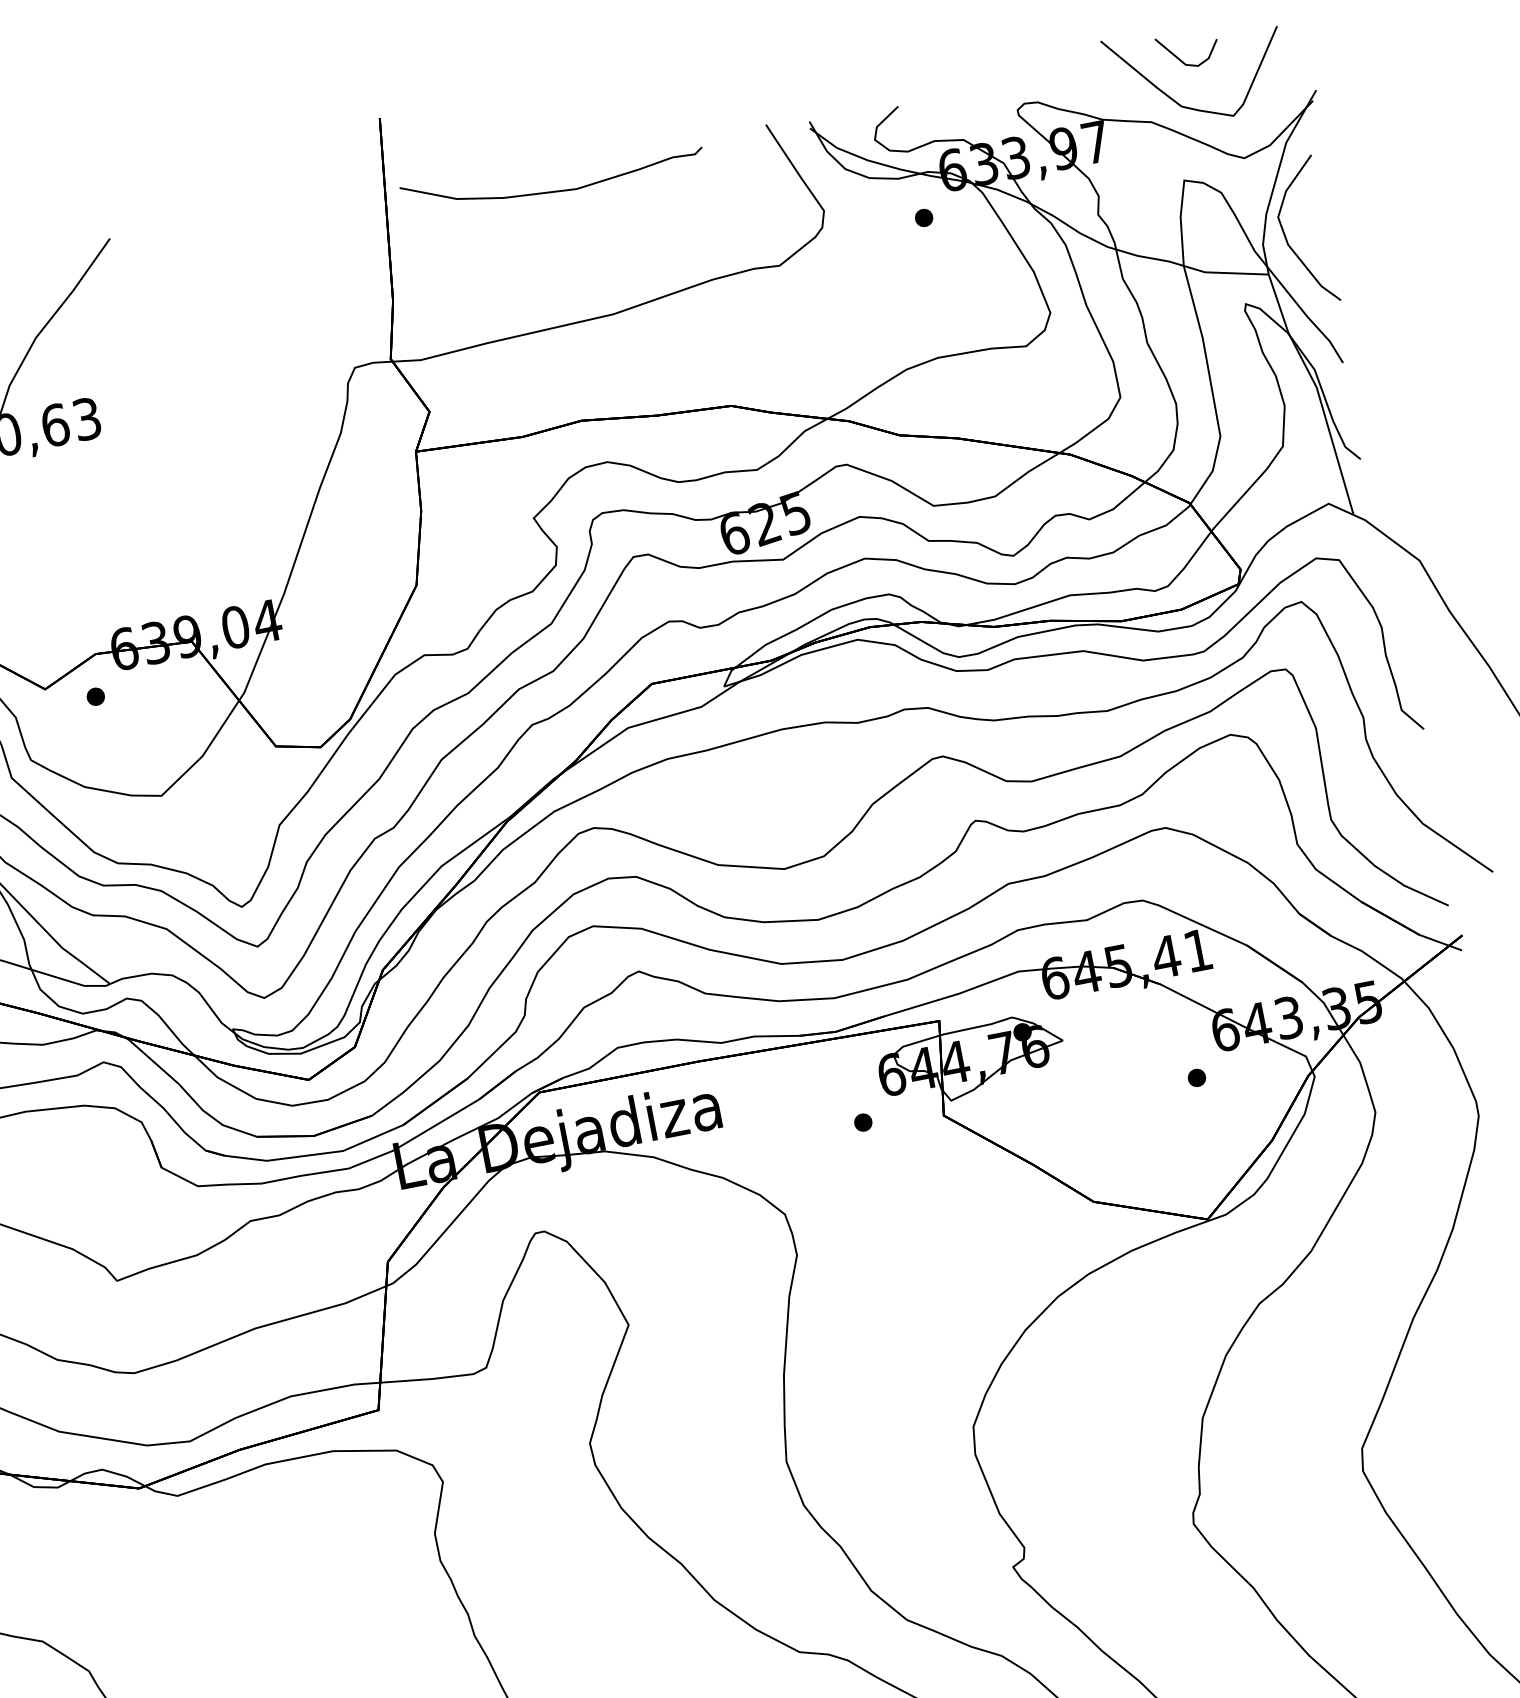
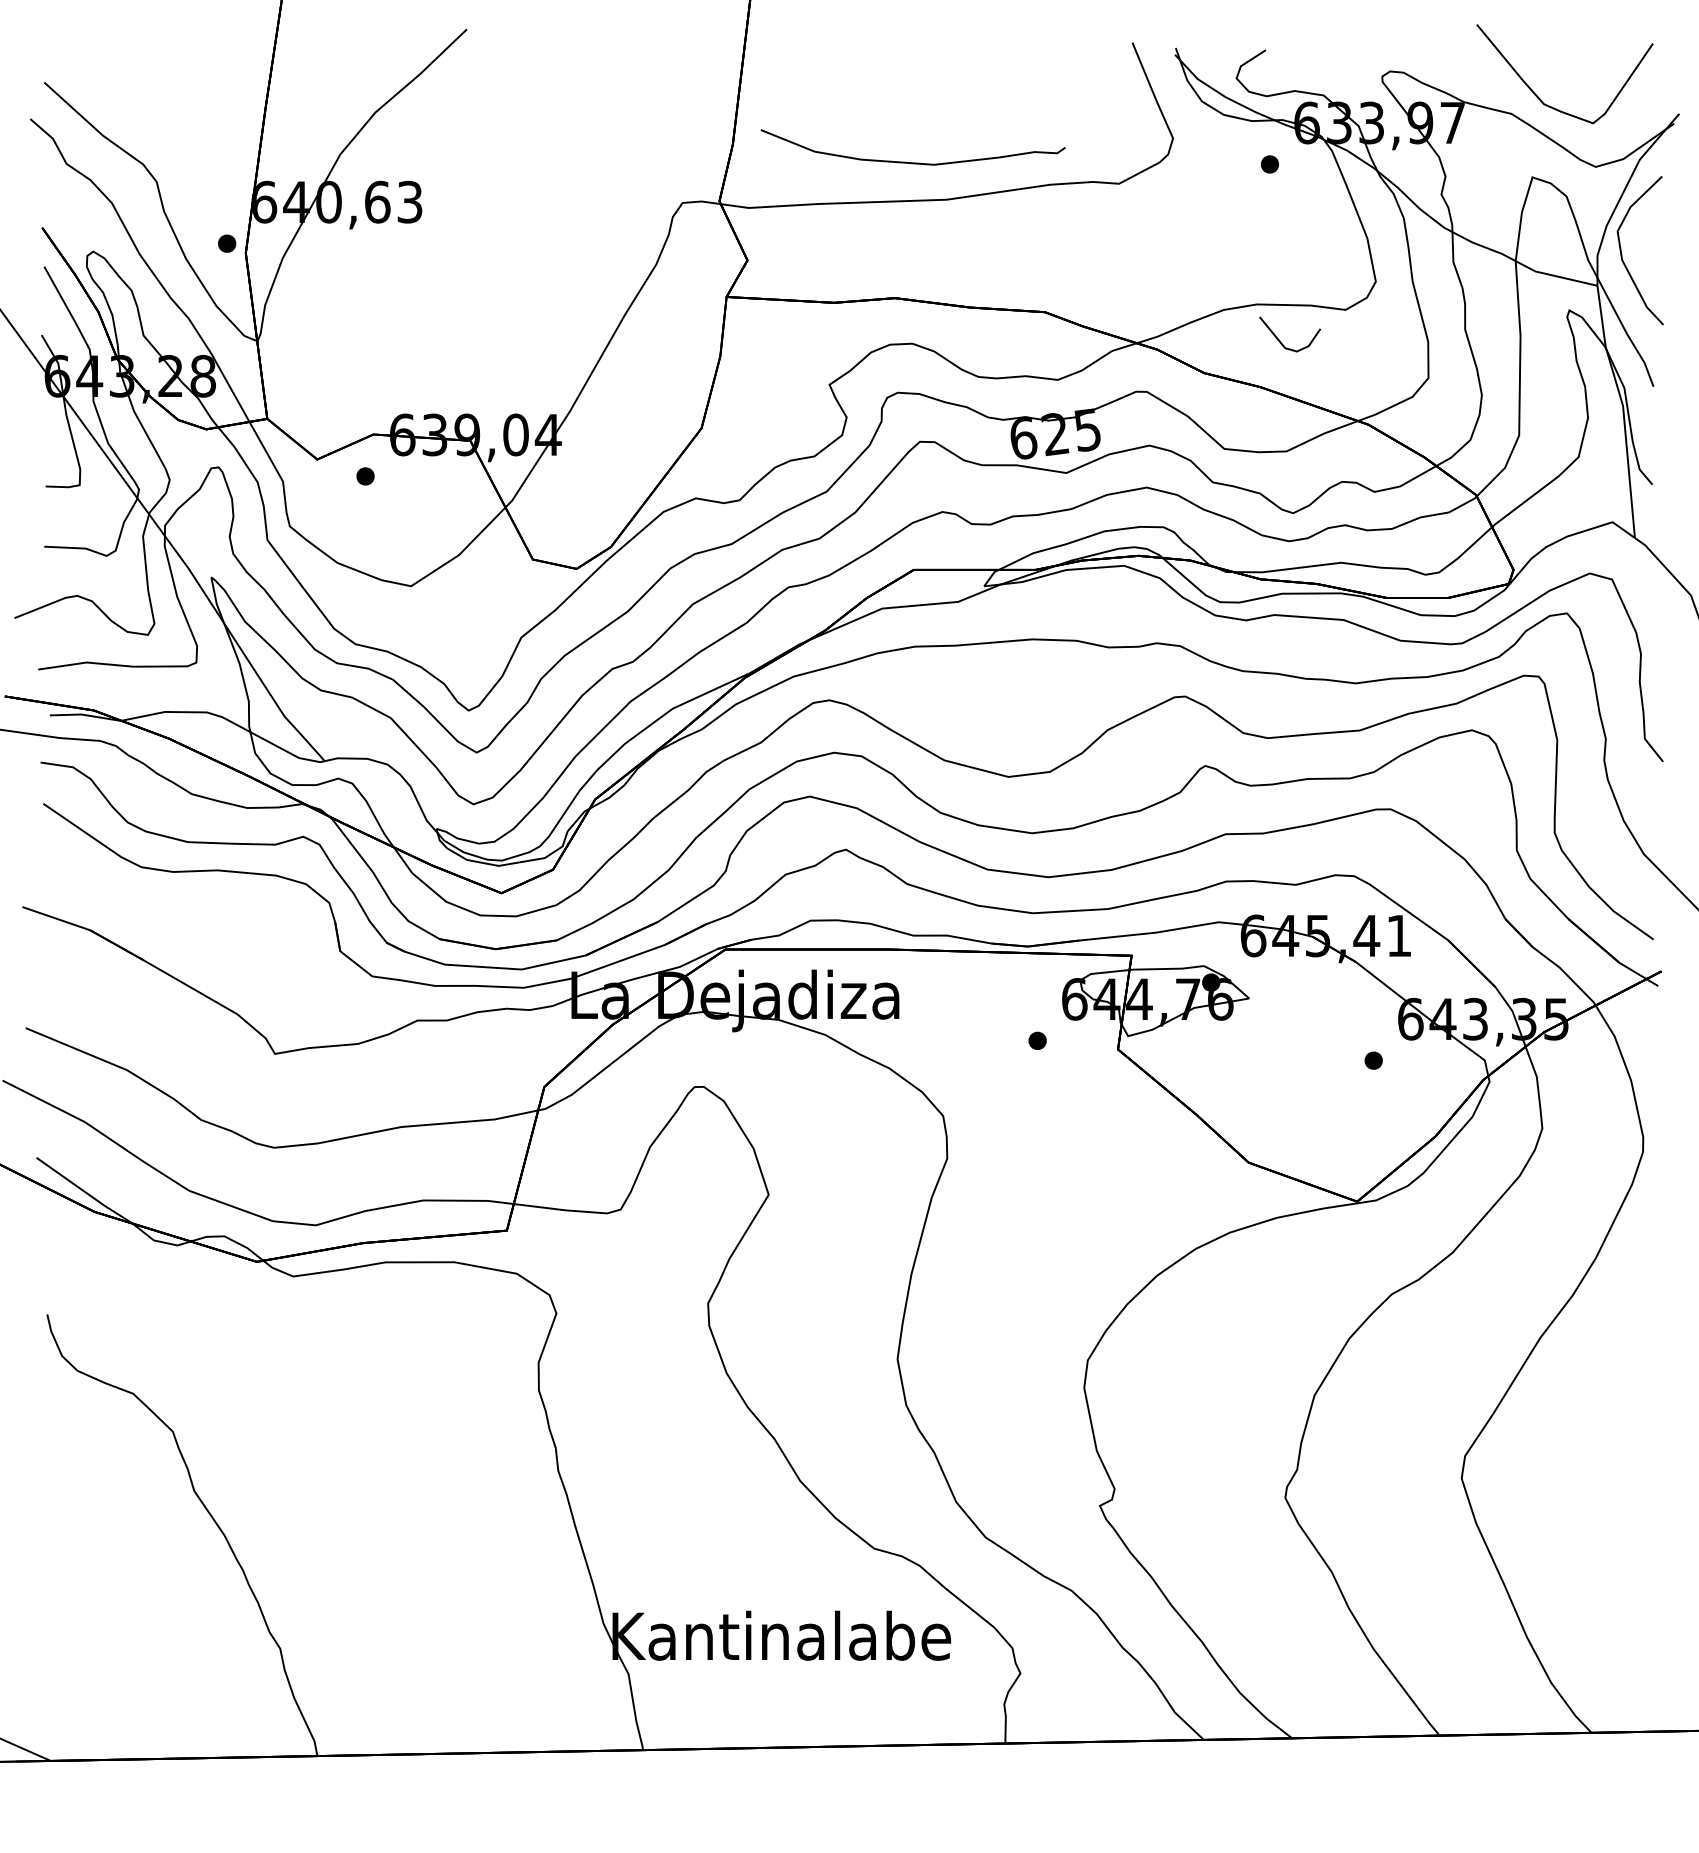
line: (1179, 58) -> (1280, 340), moved
curve: (554, 190) -> (912, 162), moved

